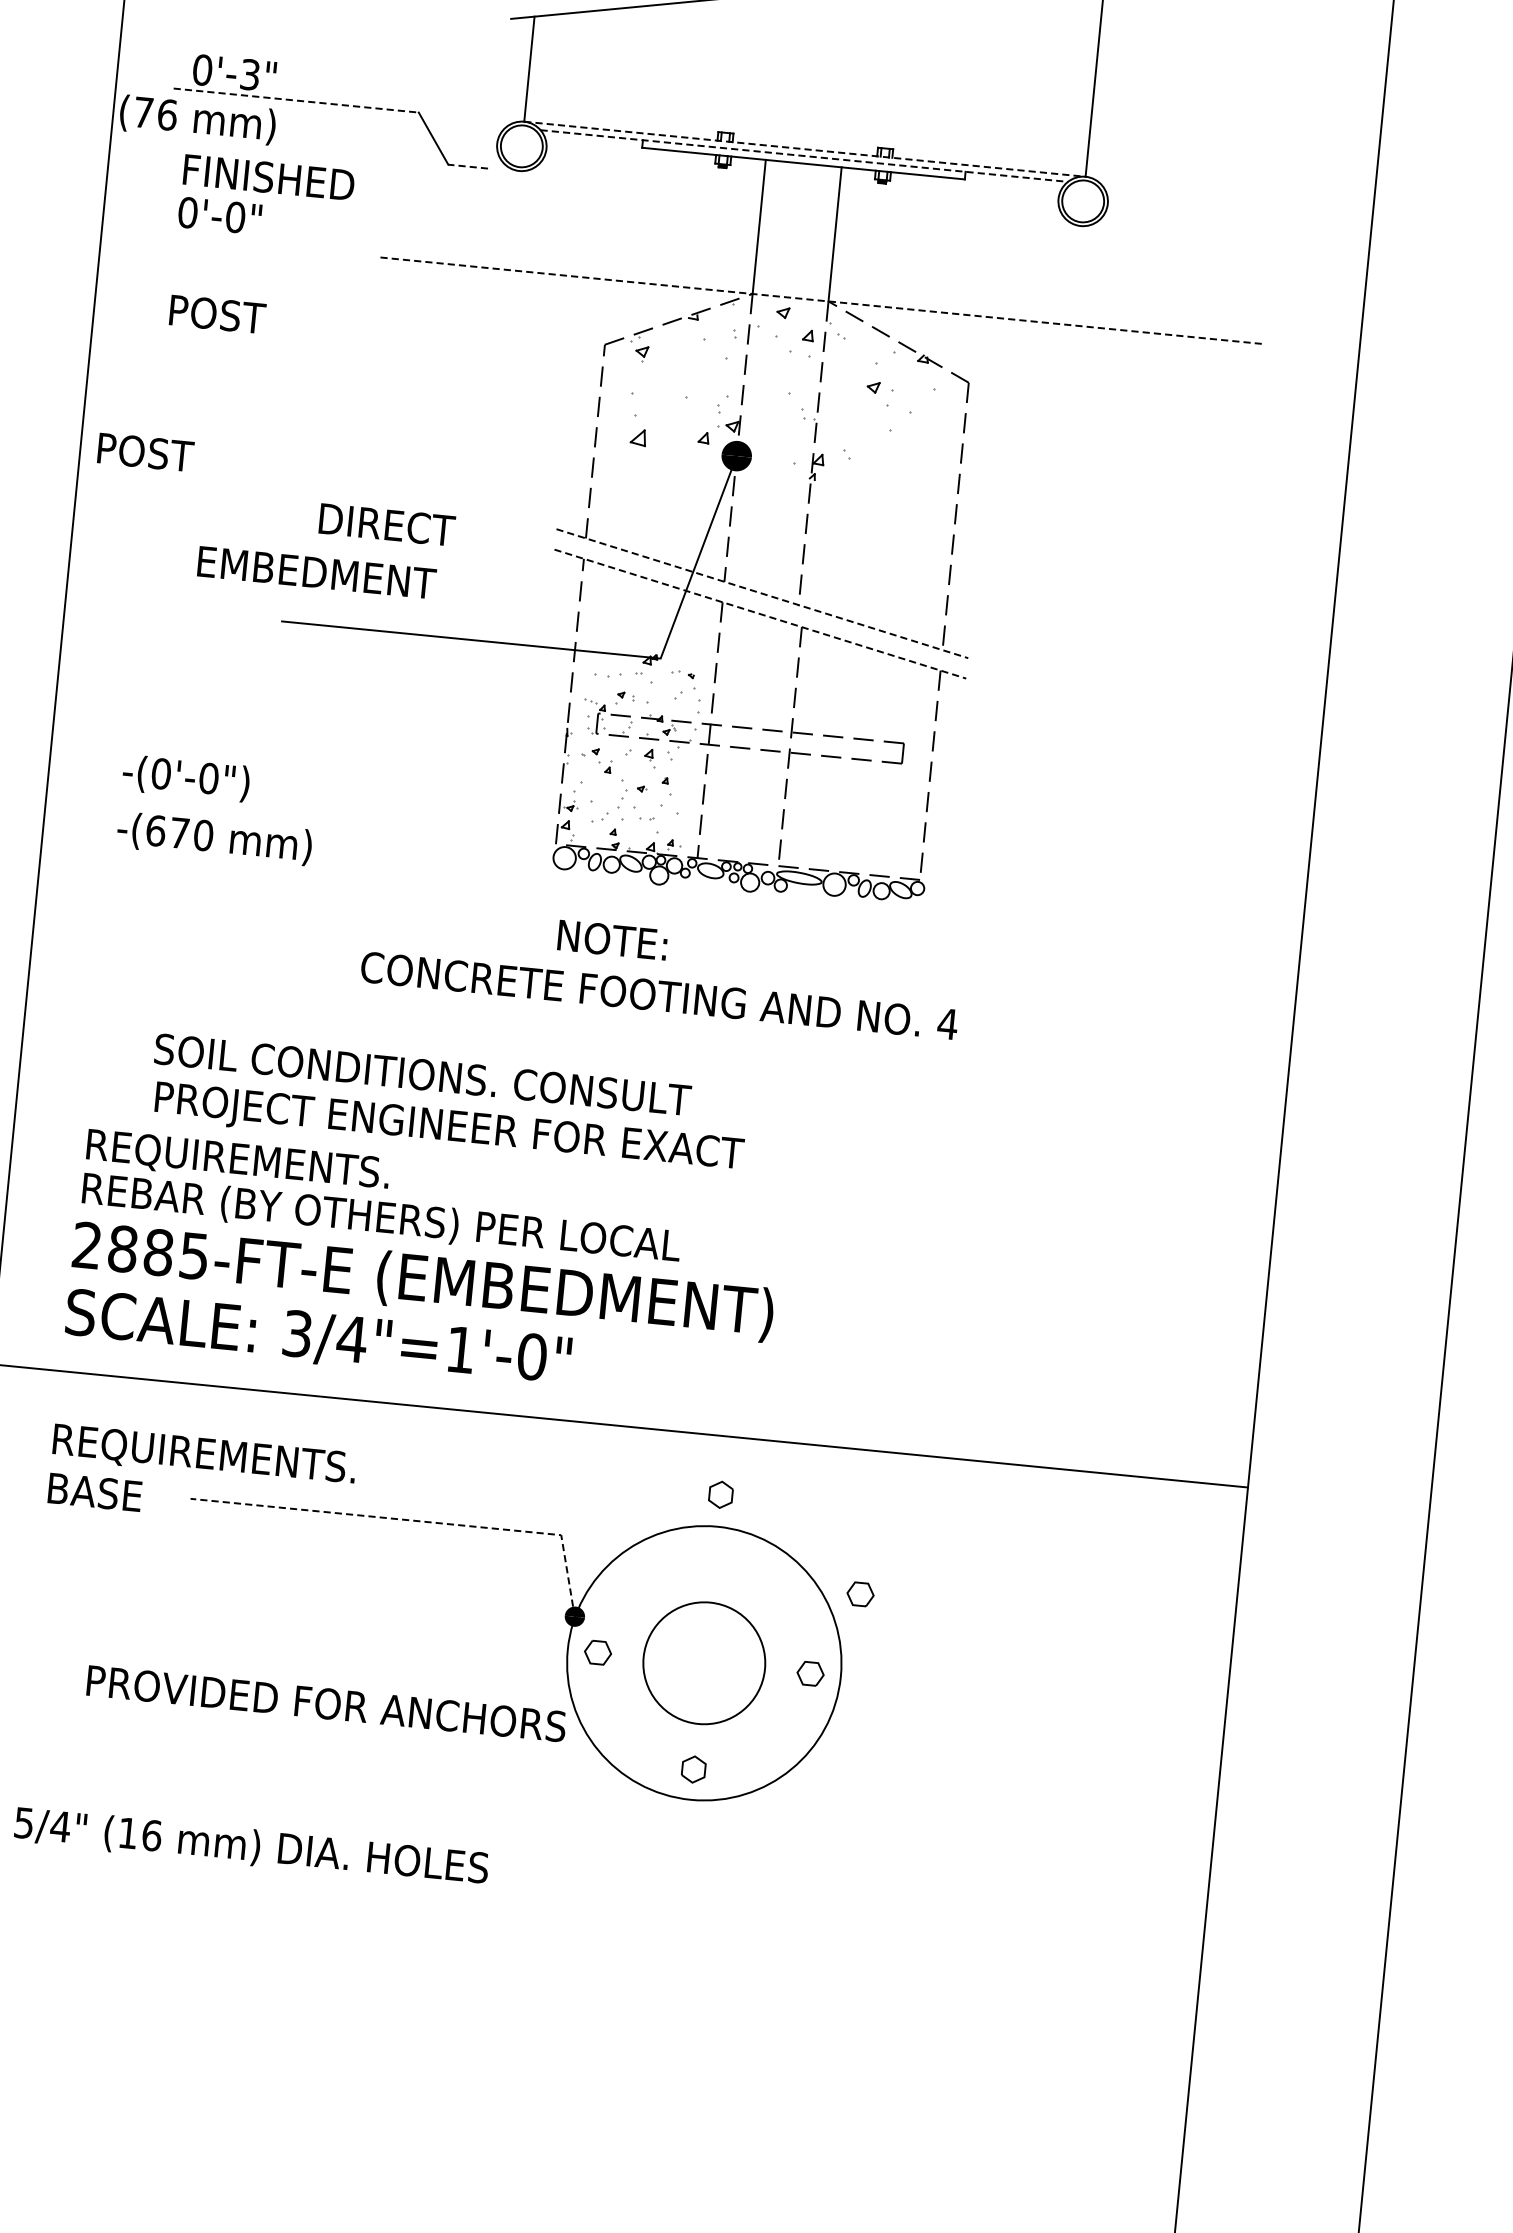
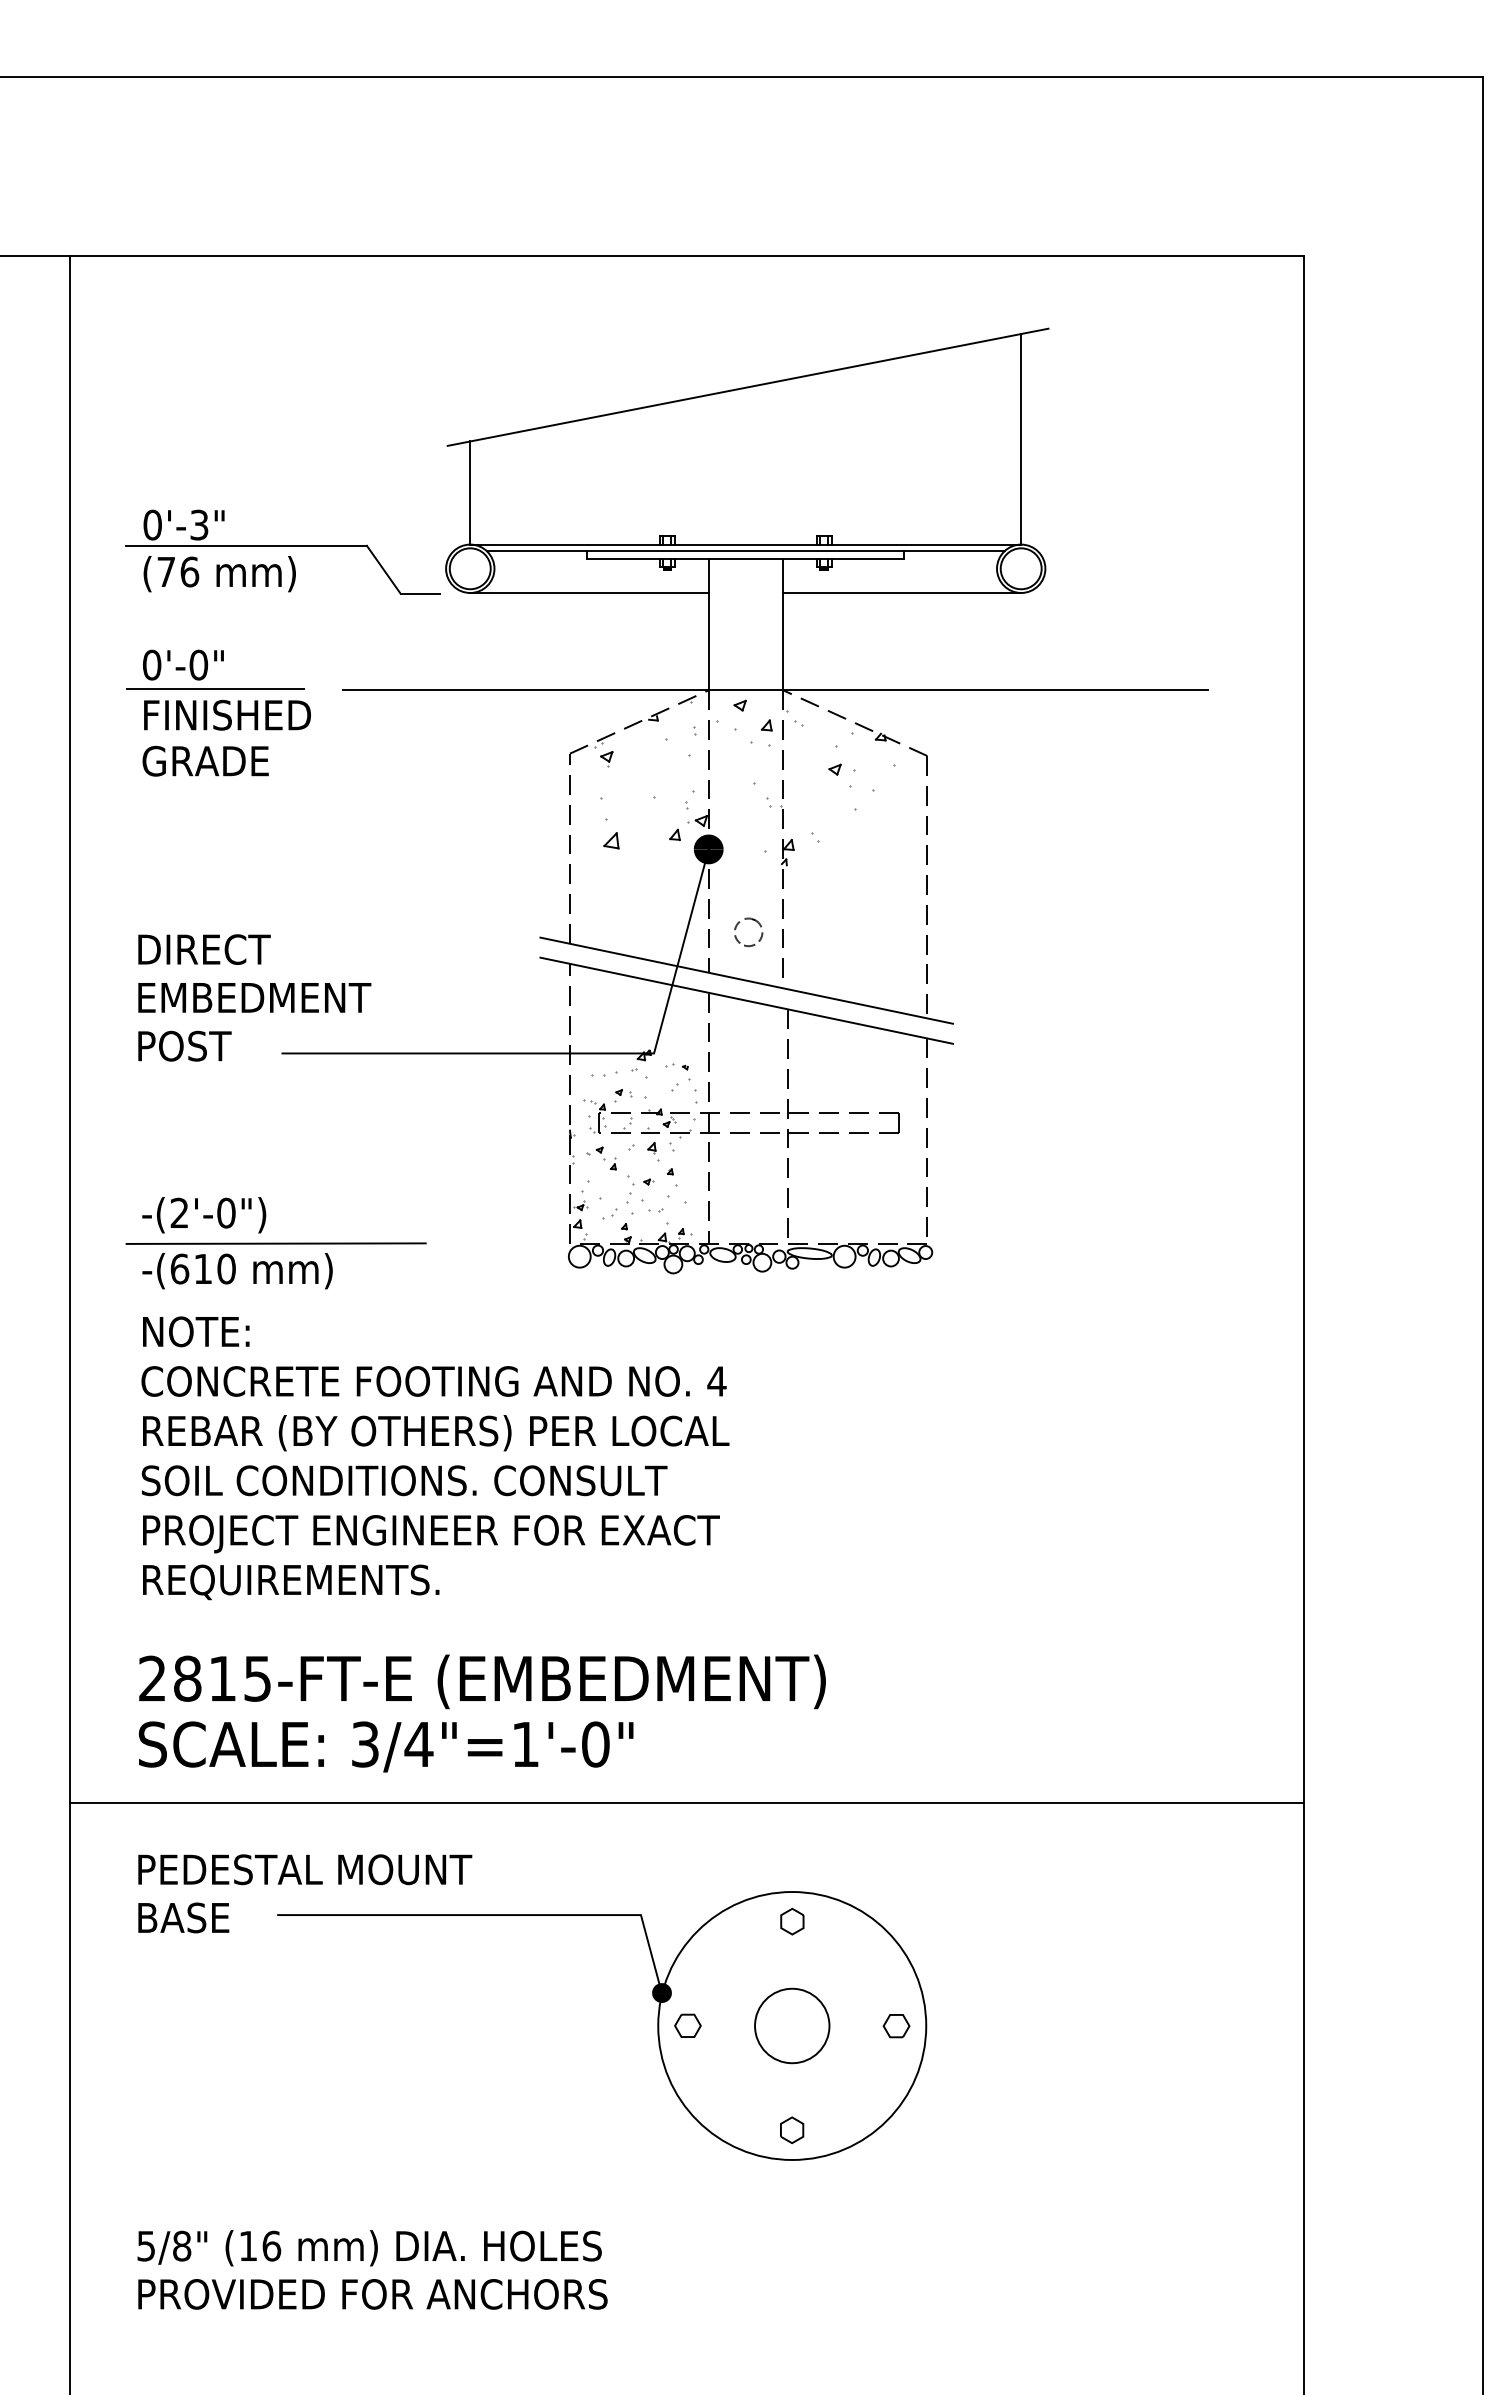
line: (297, 100) -> (247, 545), dashed -> solid
text: (197, 120) -> (219, 574), moved
line: (805, 149) -> (746, 544), dashed -> solid
line: (804, 156) -> (745, 551), dashed -> solid
line: (467, 166) -> (419, 593), dashed -> solid
text: (269, 177) -> (227, 715), moved
line: (640, 182) -> (589, 592), added
line: (958, 213) -> (901, 592), added
line: (249, 243) -> (214, 689), added
line: (821, 300) -> (776, 690), dashed -> solid
text: (232, 315) -> (205, 760), POST -> GRADE
text: (145, 451) -> (184, 1045), moved
text: (387, 524) -> (204, 949), moved
part: (757, 540) -> (736, 929), added
text: (316, 572) -> (254, 997), moved
line: (762, 593) -> (746, 980), dashed -> solid
line: (760, 613) -> (746, 1000), dashed -> solid
text: (161, 773) -> (179, 1212), -(0'-0") -> -(2'-0")
line: (255, 814) -> (275, 1243), added
text: (179, 832) -> (202, 1268), -(670 -> -(610
text: (612, 939) -> (196, 1331), moved
text: (658, 995) -> (433, 1381), moved
text: (422, 1074) -> (404, 1480), moved
text: (449, 1129) -> (431, 1534), moved
text: (381, 1219) -> (436, 1433), moved
text: (158, 1252) -> (222, 1678), 2885-FT-E -> 2815-FT-E
text: (225, 1457) -> (307, 1871), REQUIREMENTS. -> PEDESTAL MOUNT
part: (721, 1494) -> (792, 1921), moved
line: (418, 1521) -> (500, 1915), dashed -> solid
part: (860, 1594) -> (937, 1944), removed
circle: (704, 1662) -> (792, 2025), size x0.62
text: (326, 1703) -> (372, 2294), moved
text: (60, 1825) -> (181, 2245), 5/4" -> 5/8"

